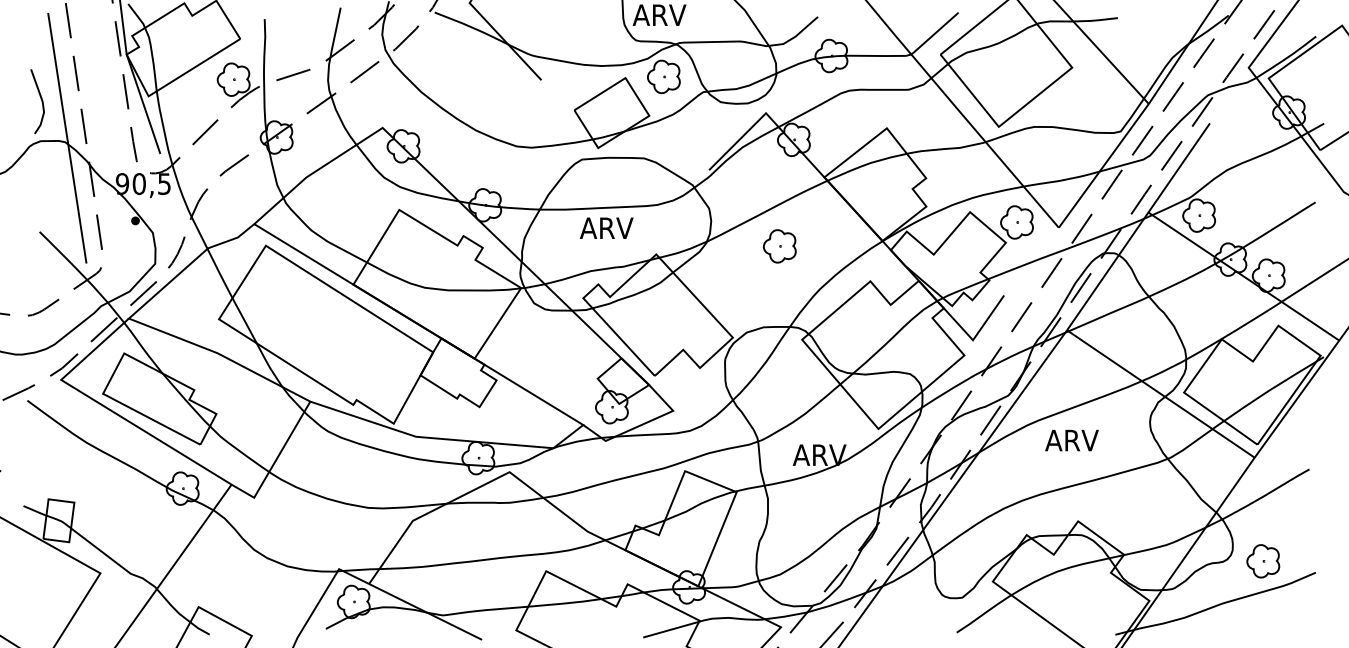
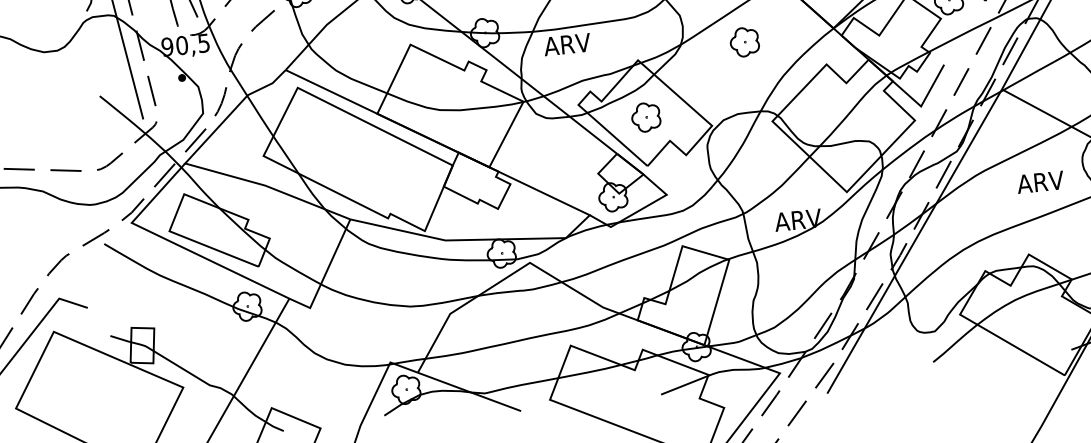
text: (606, 227) -> (567, 43), moved
part: (658, 320) -> (645, 117), added
text: (1071, 440) -> (1040, 182), moved

